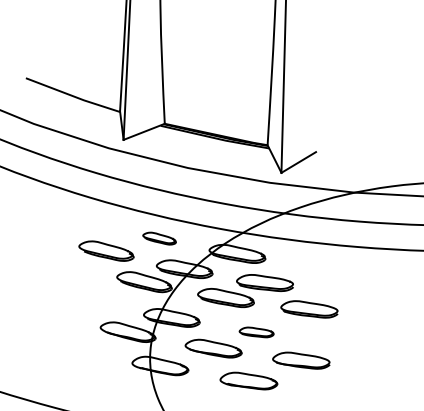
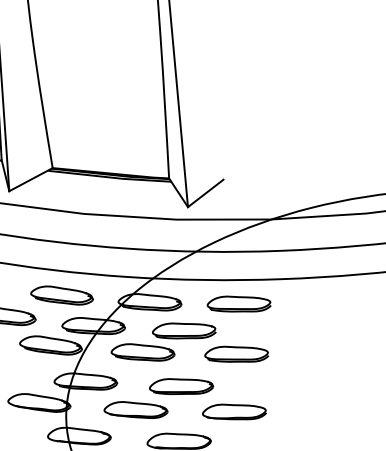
part: (159, 238) -> (61, 295), size x1.67
part: (316, 264) -> (238, 303), added
part: (256, 332) -> (181, 386), size x1.67

